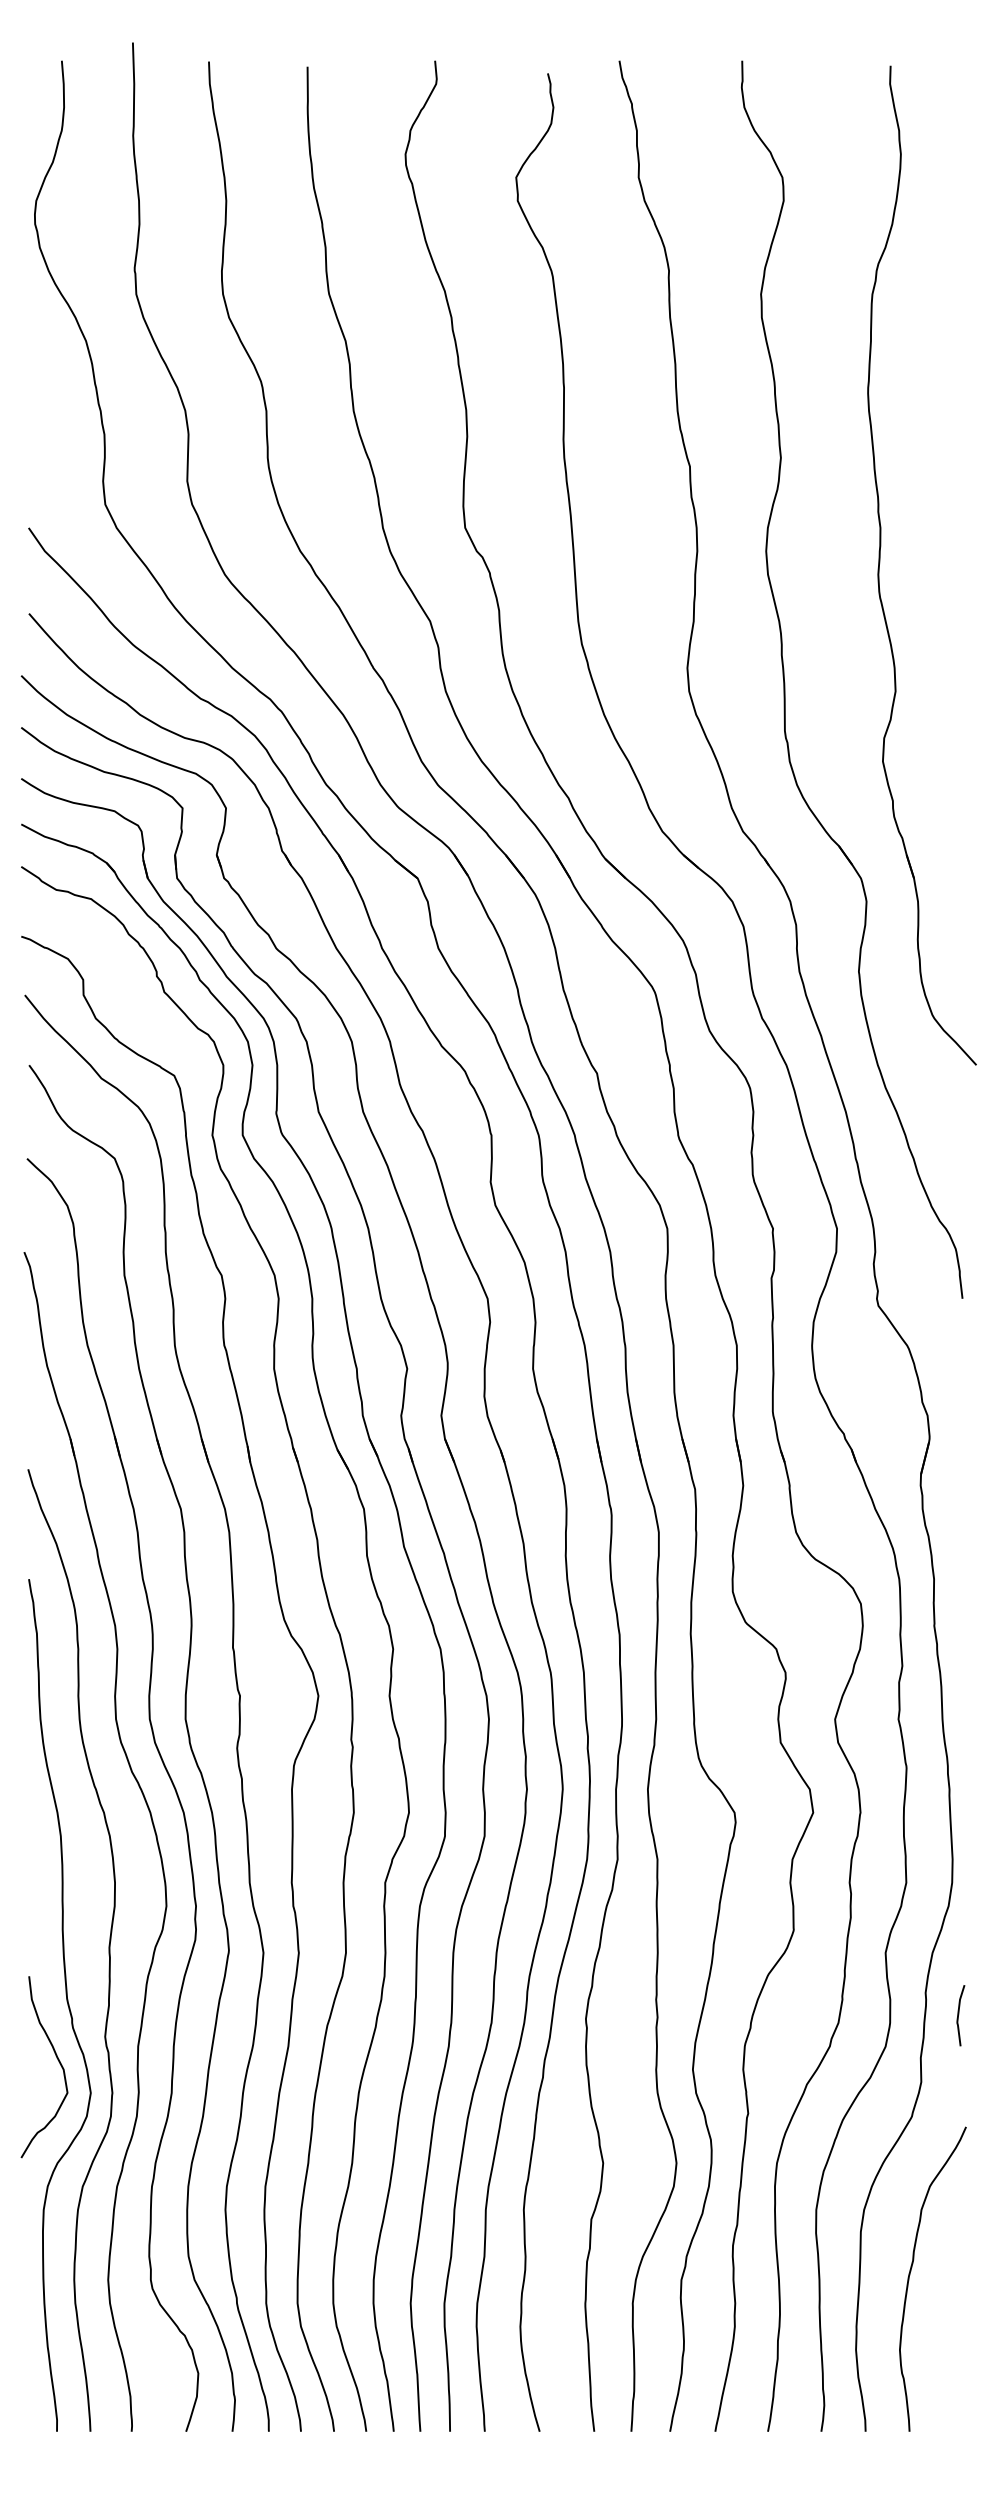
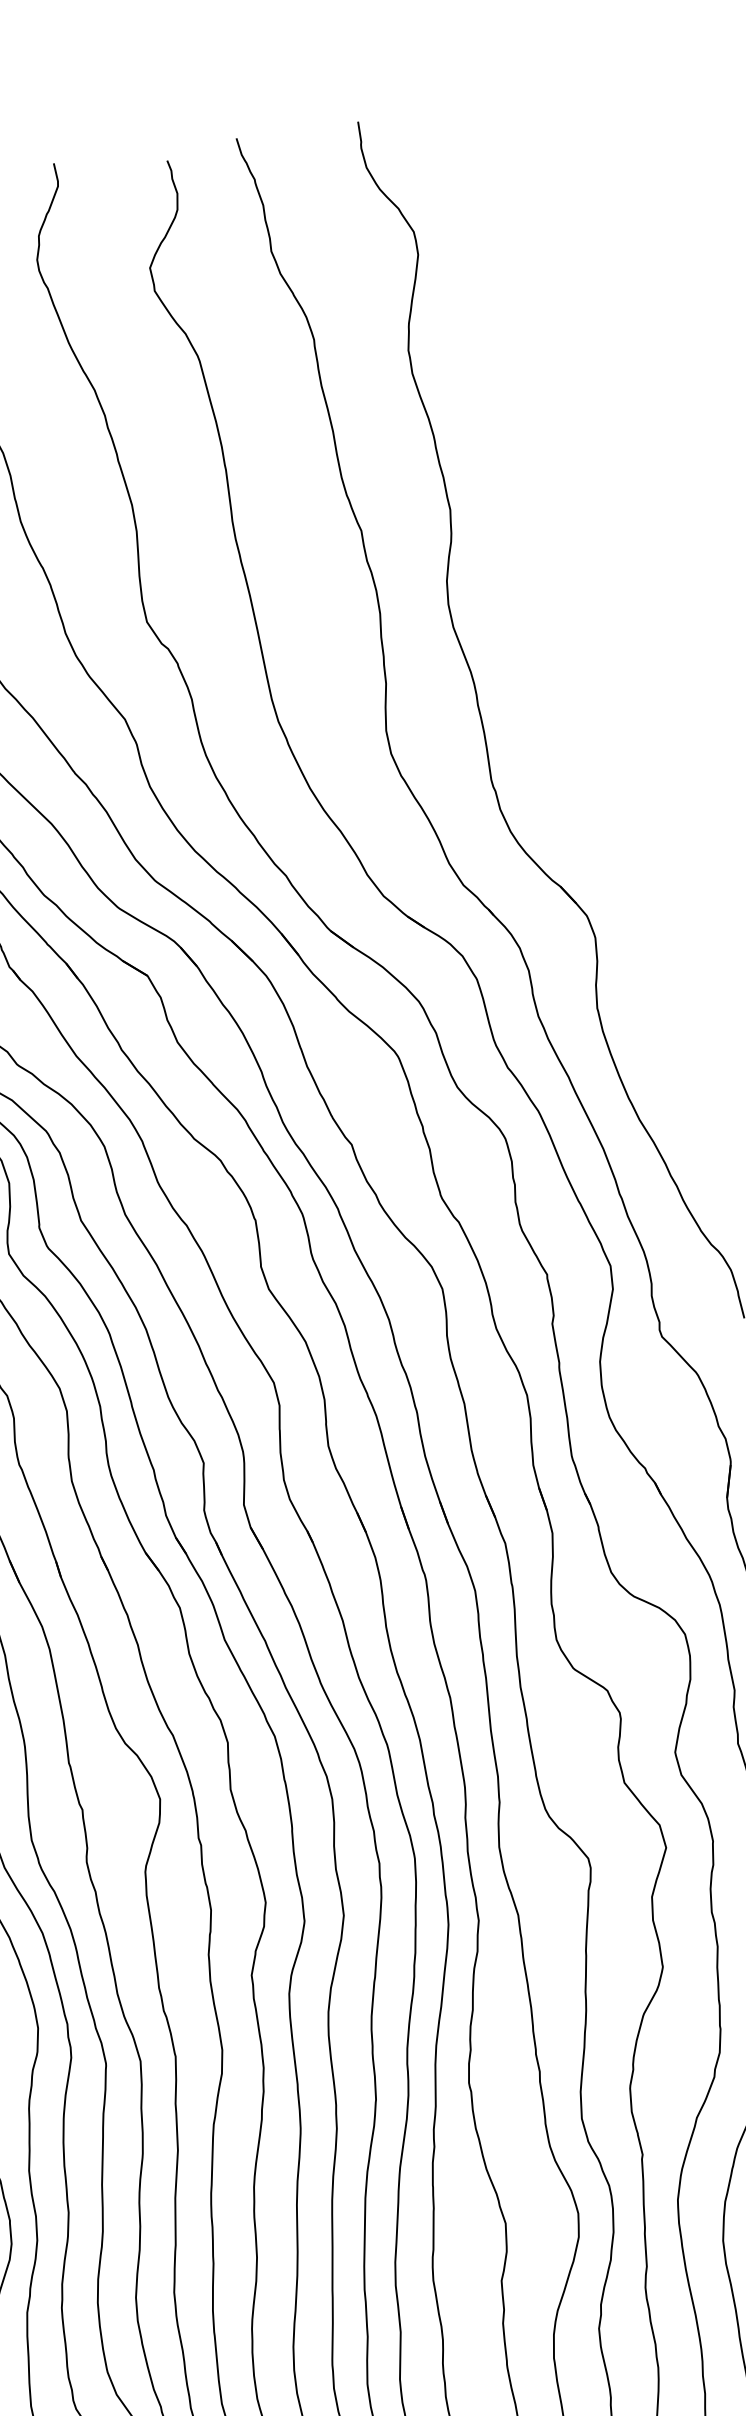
part: (880, 563) -> (563, 601), removed

